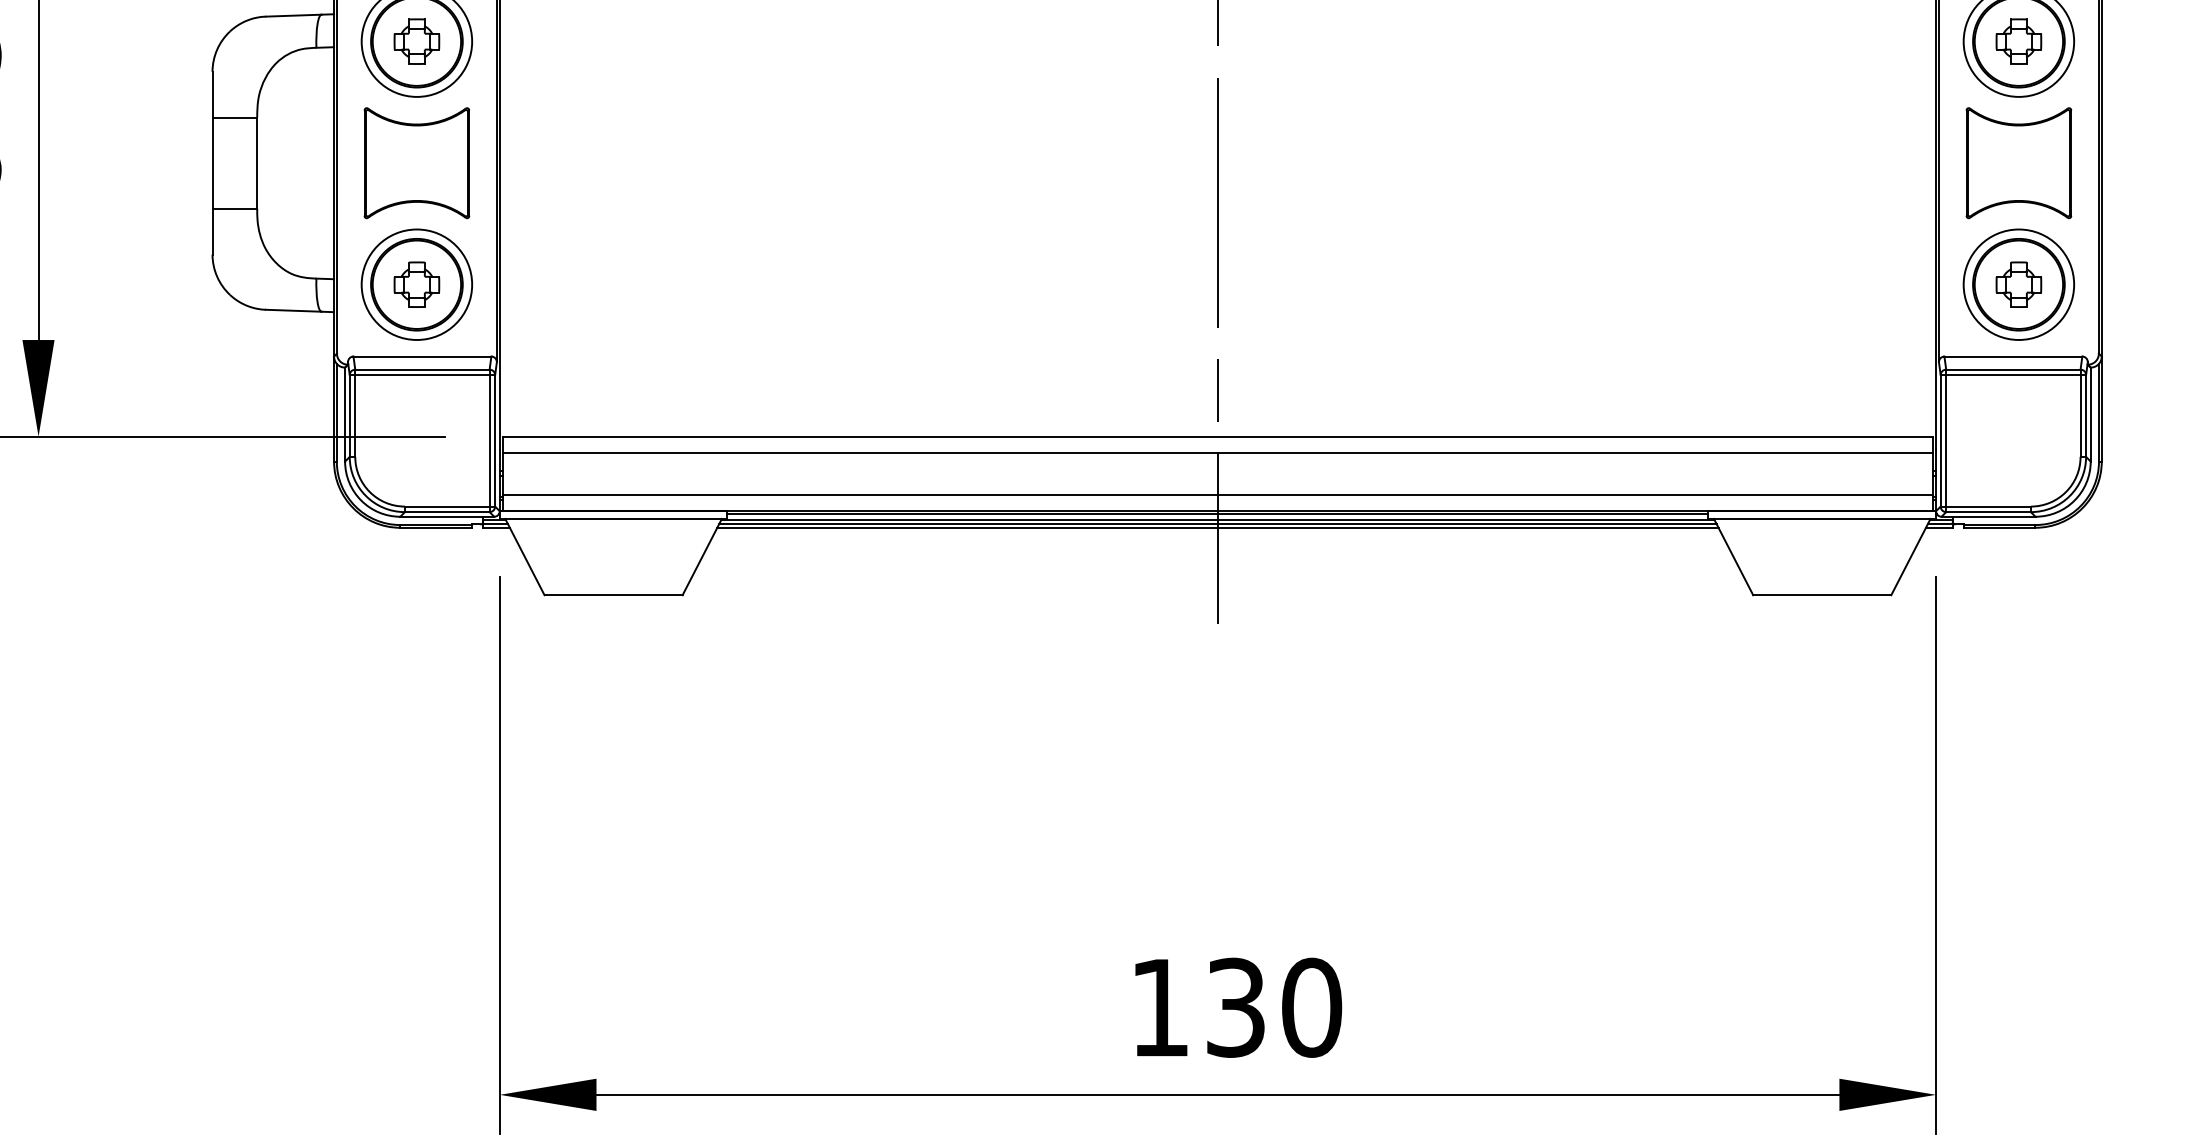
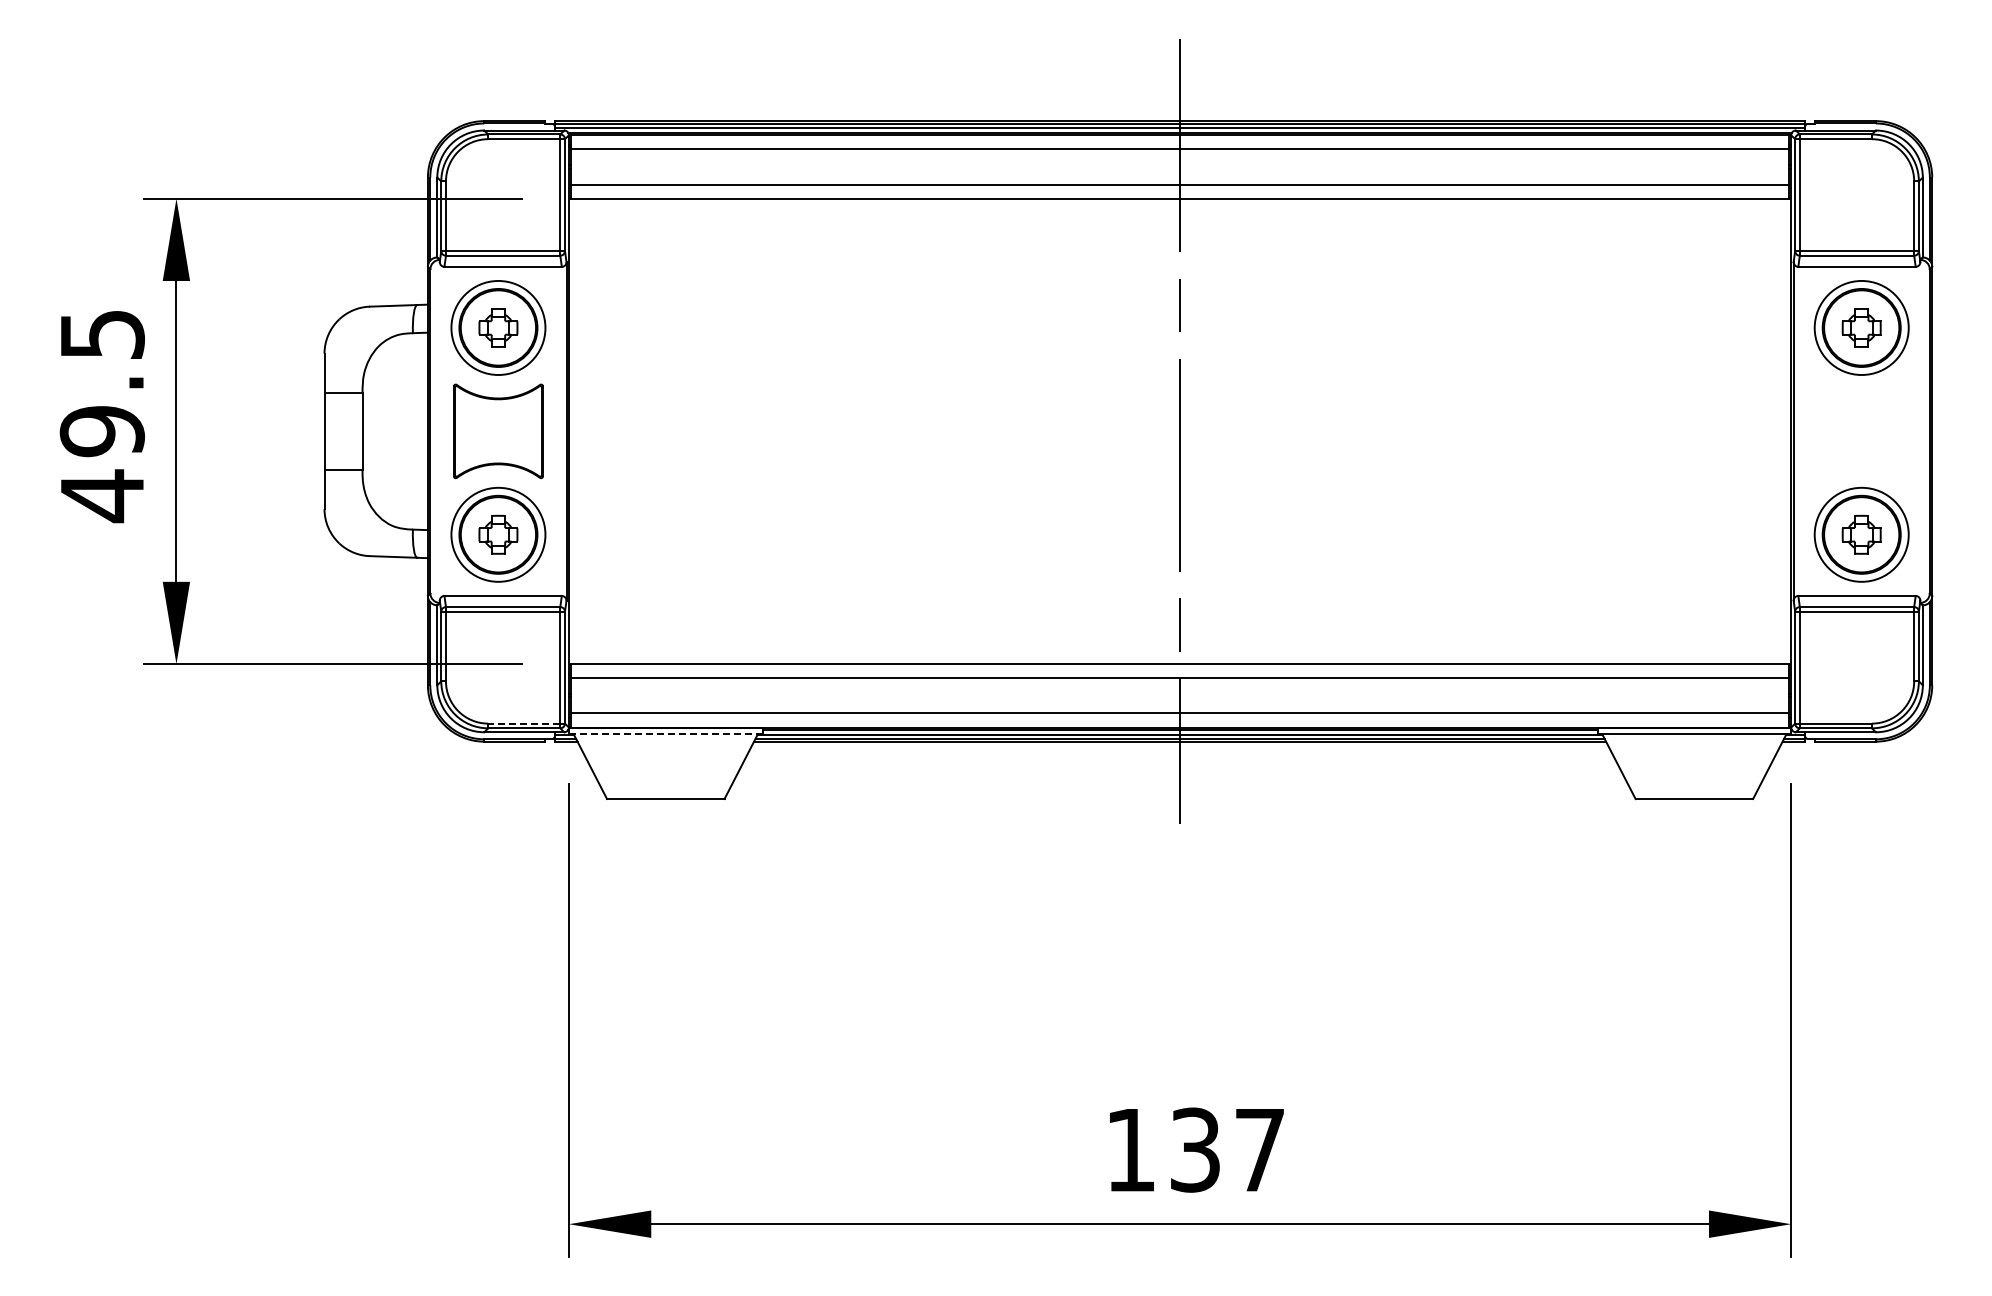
part: (2018, 163) -> (1861, 431), removed
line: (446, 506) -> (523, 723), solid -> dashed
line: (613, 519) -> (665, 734), solid -> dashed
text: (1311, 1007) -> (1259, 1149), 130 -> 137

